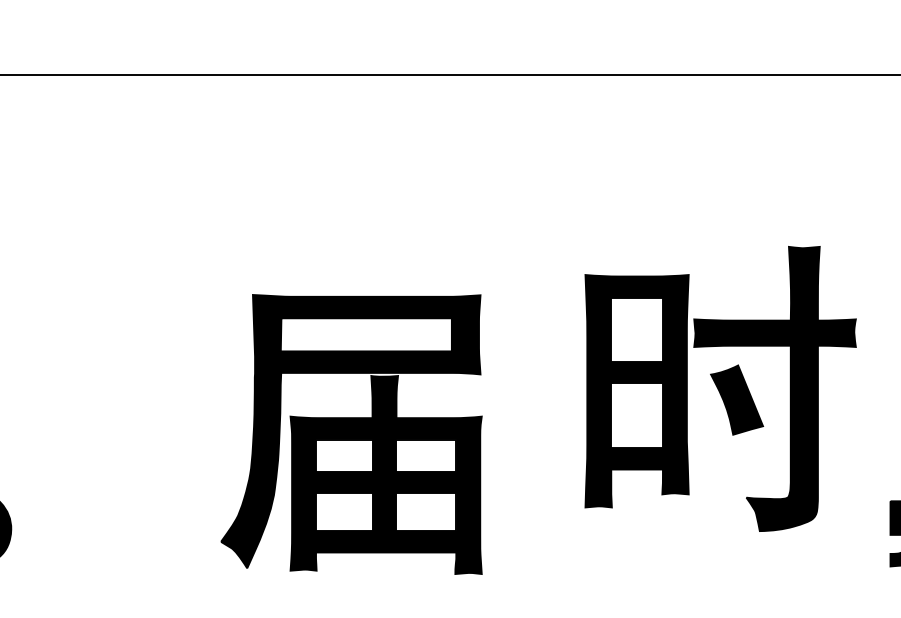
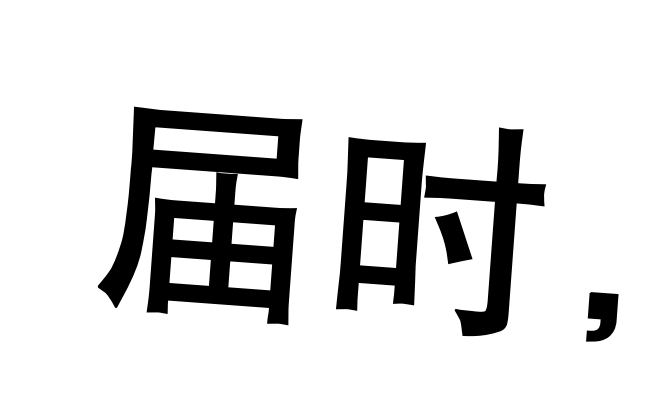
part: (720, 388) -> (442, 228), moved

